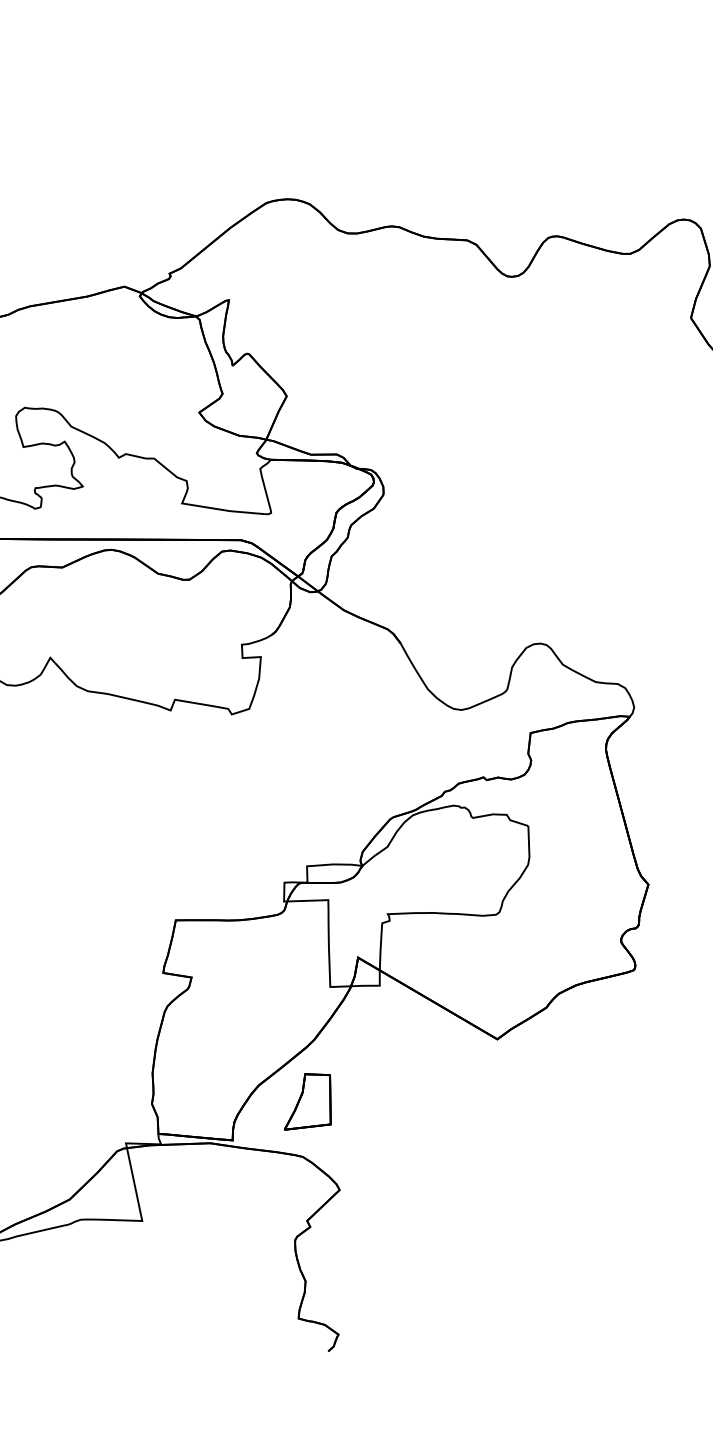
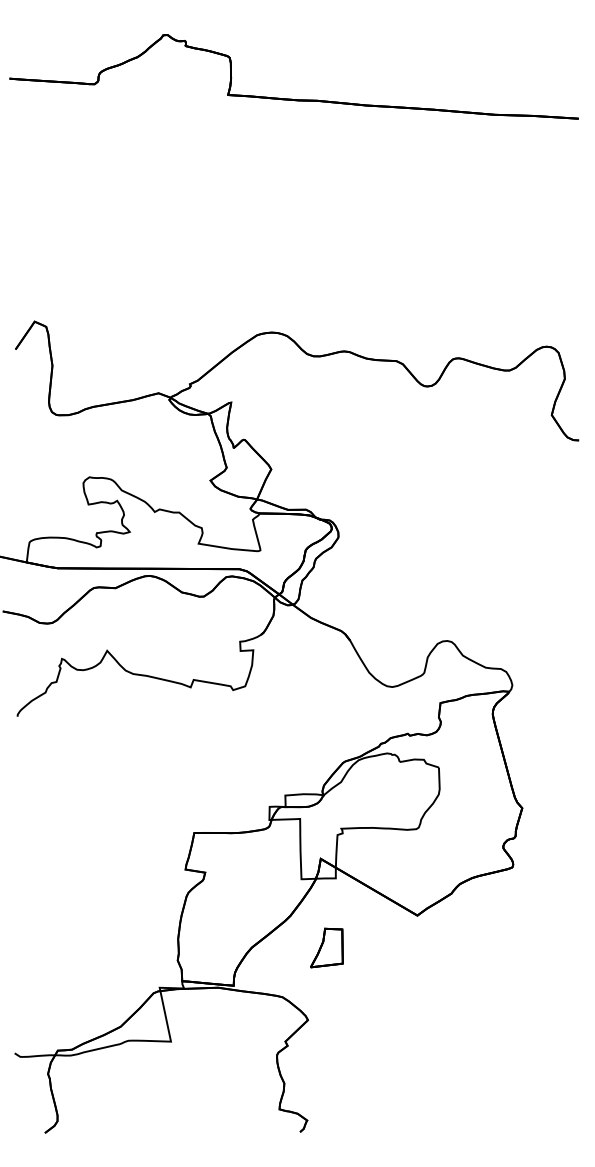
part: (307, 1101) -> (326, 947), moved

